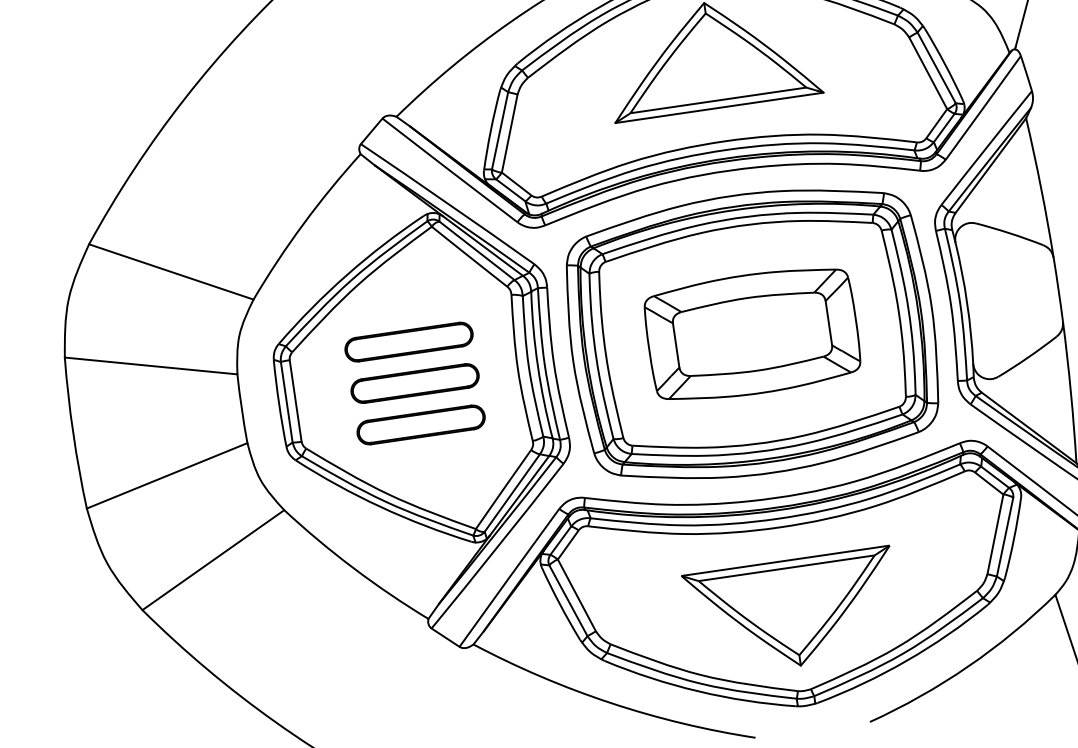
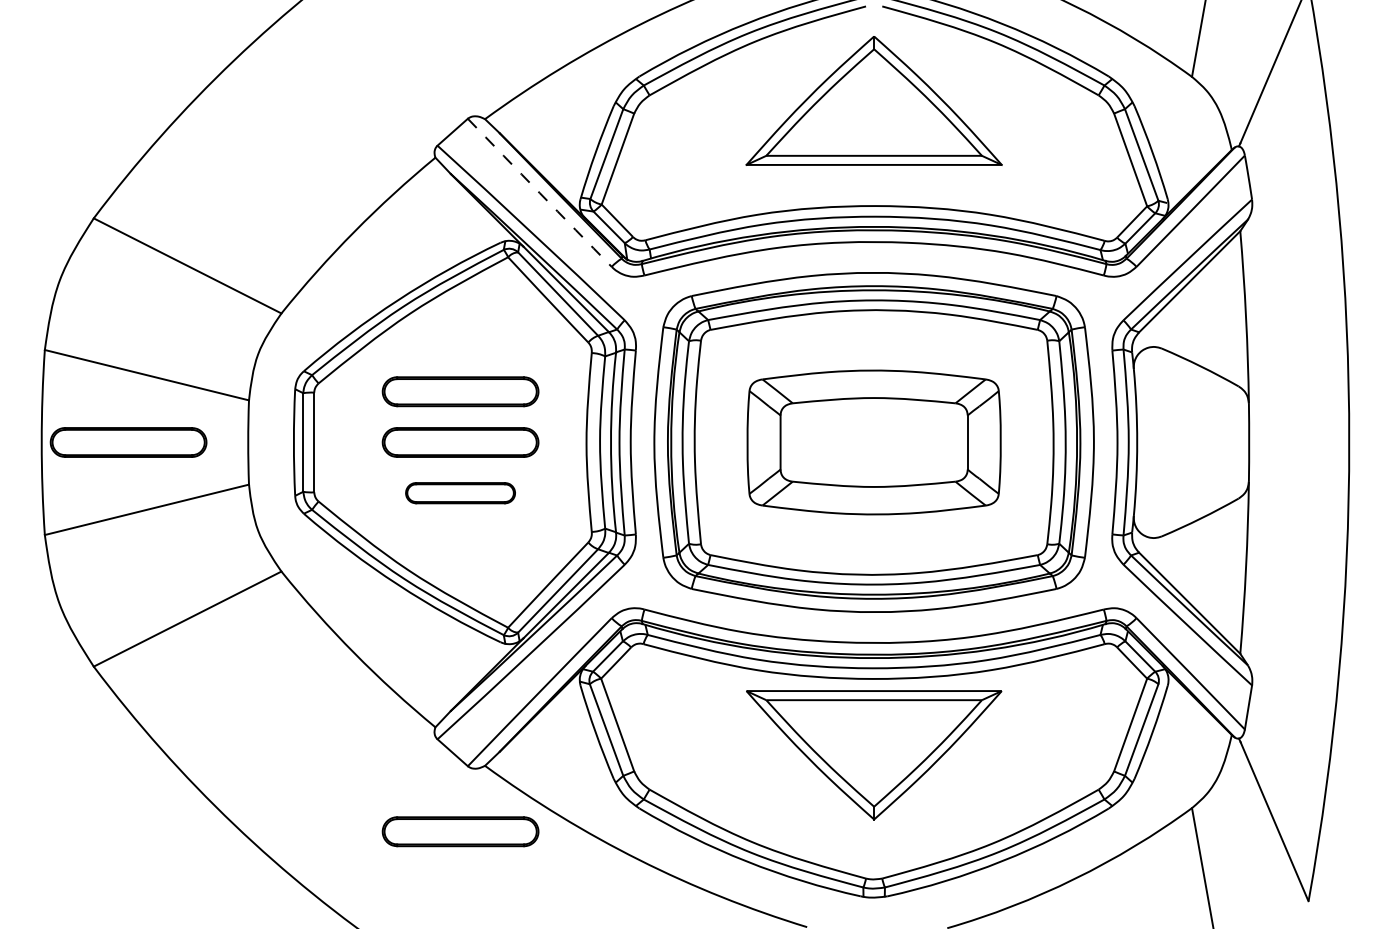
arc: (449, 170) -> (539, 192), solid -> dashed
part: (144, 423) -> (128, 442), added
part: (420, 424) -> (460, 492), size x0.7
part: (793, 613) -> (874, 755), moved
part: (461, 700) -> (460, 831), added

